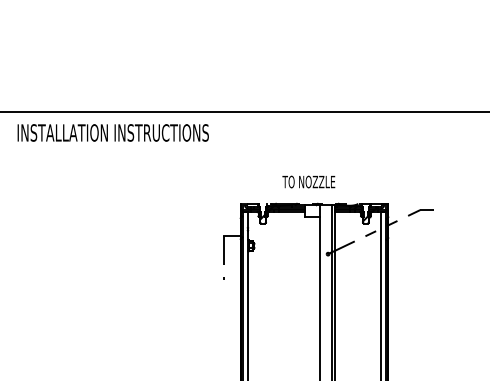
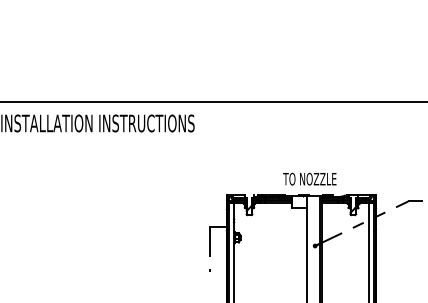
text: (308, 181) -> (309, 178), moved

